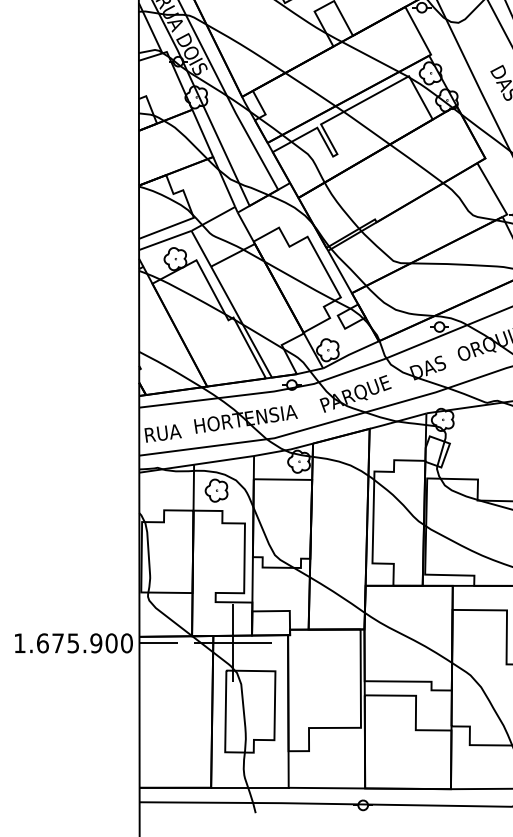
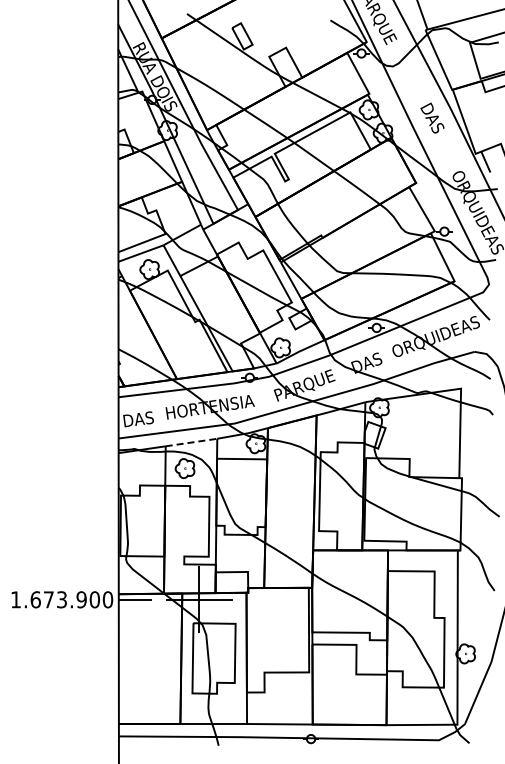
text: (164, 433) -> (140, 419), RUA -> DAS
line: (224, 460) -> (191, 442), solid -> dashed
text: (72, 642) -> (61, 599), 1.675.900 -> 1.673.900

